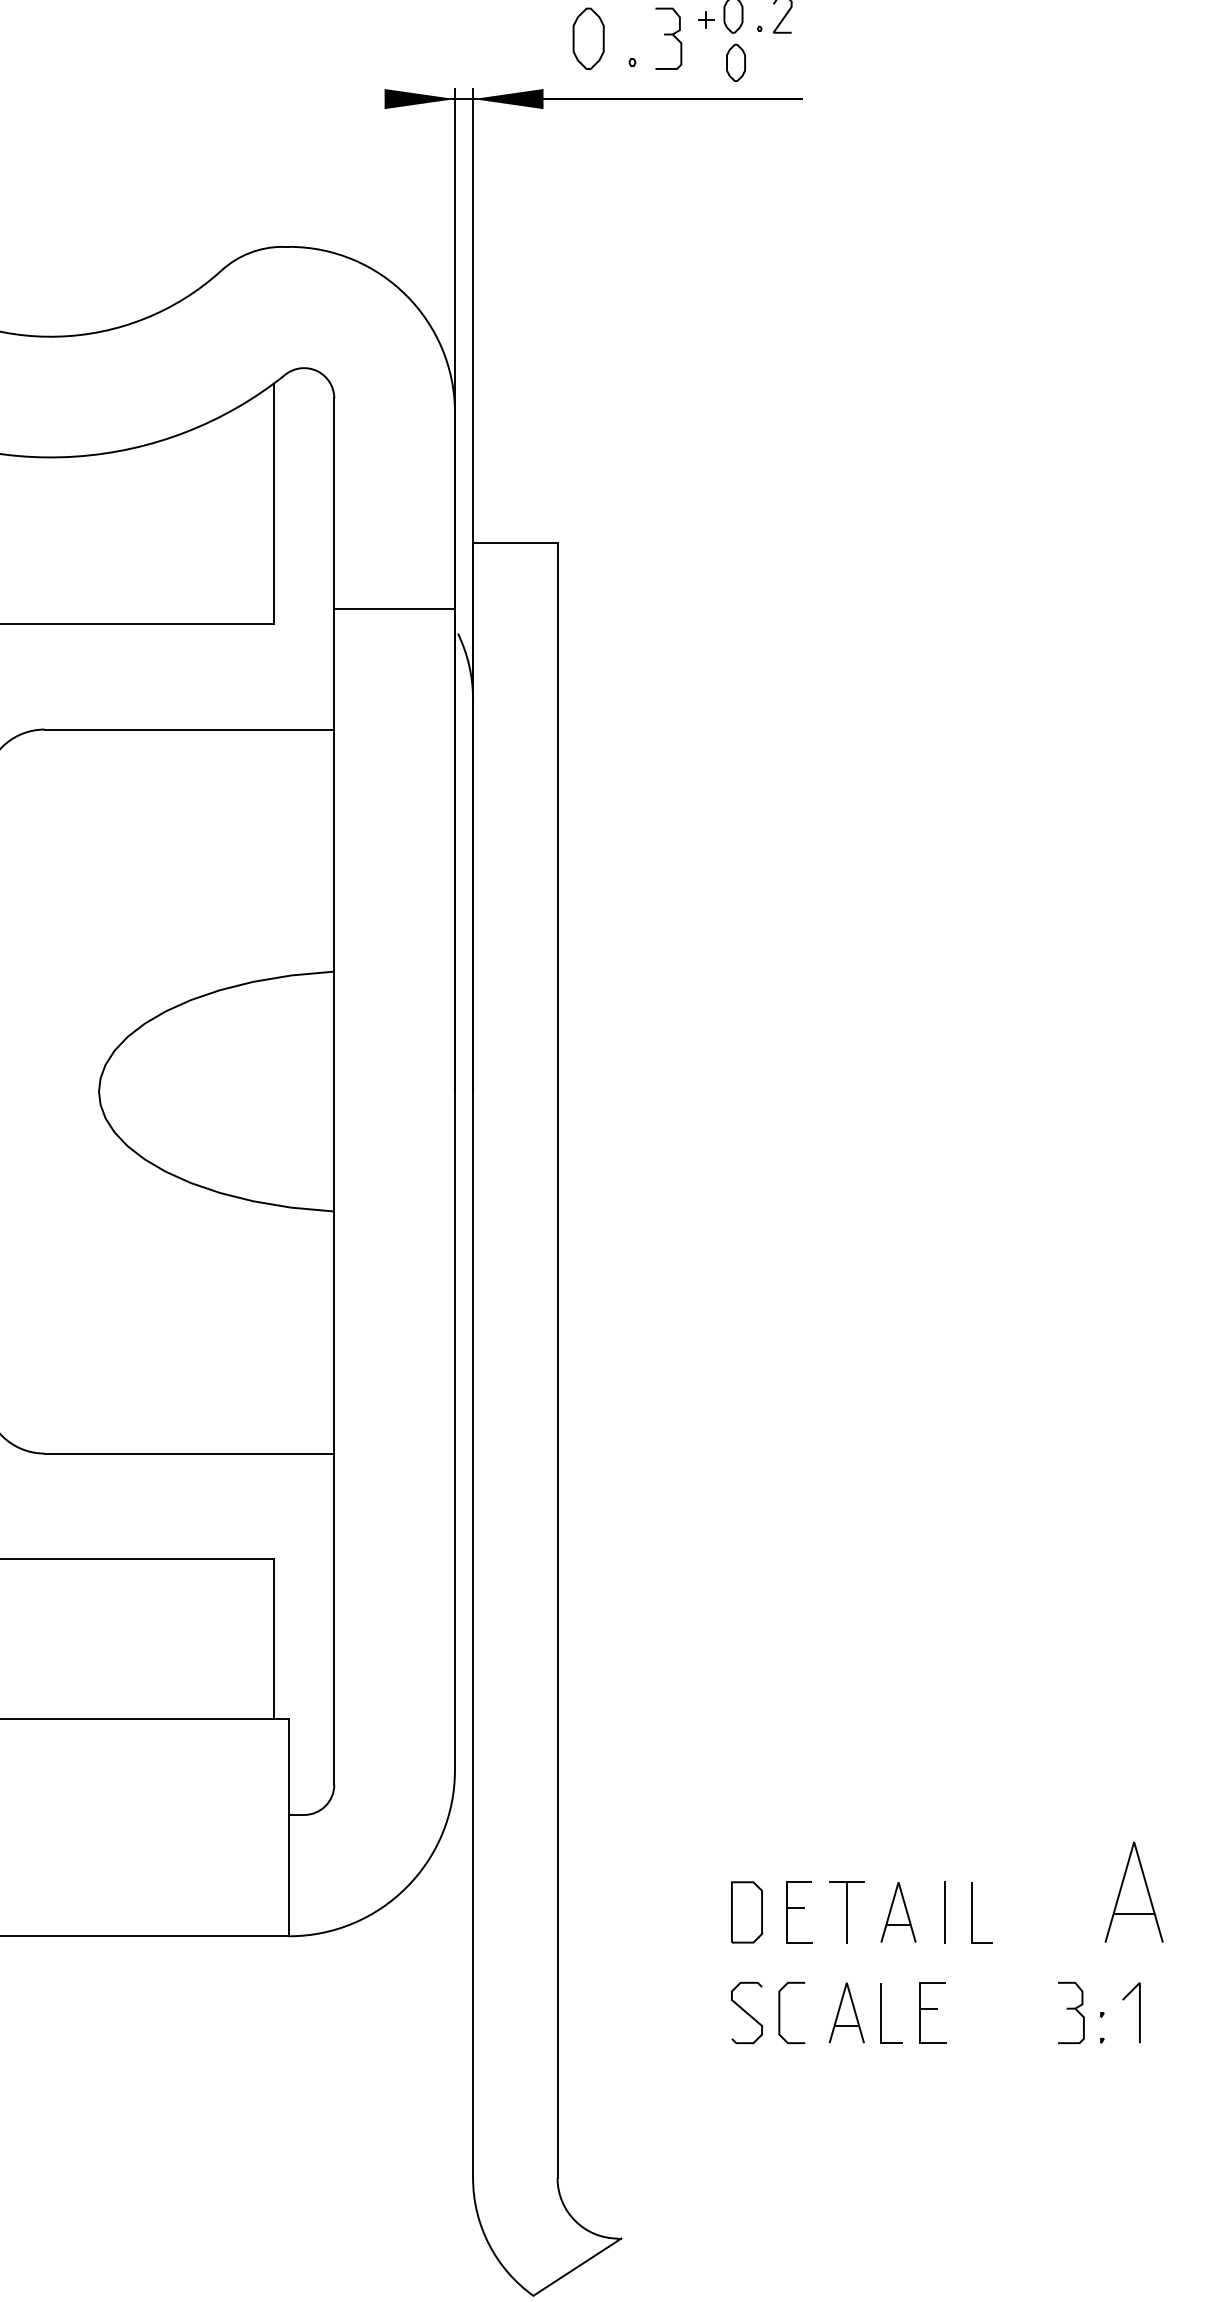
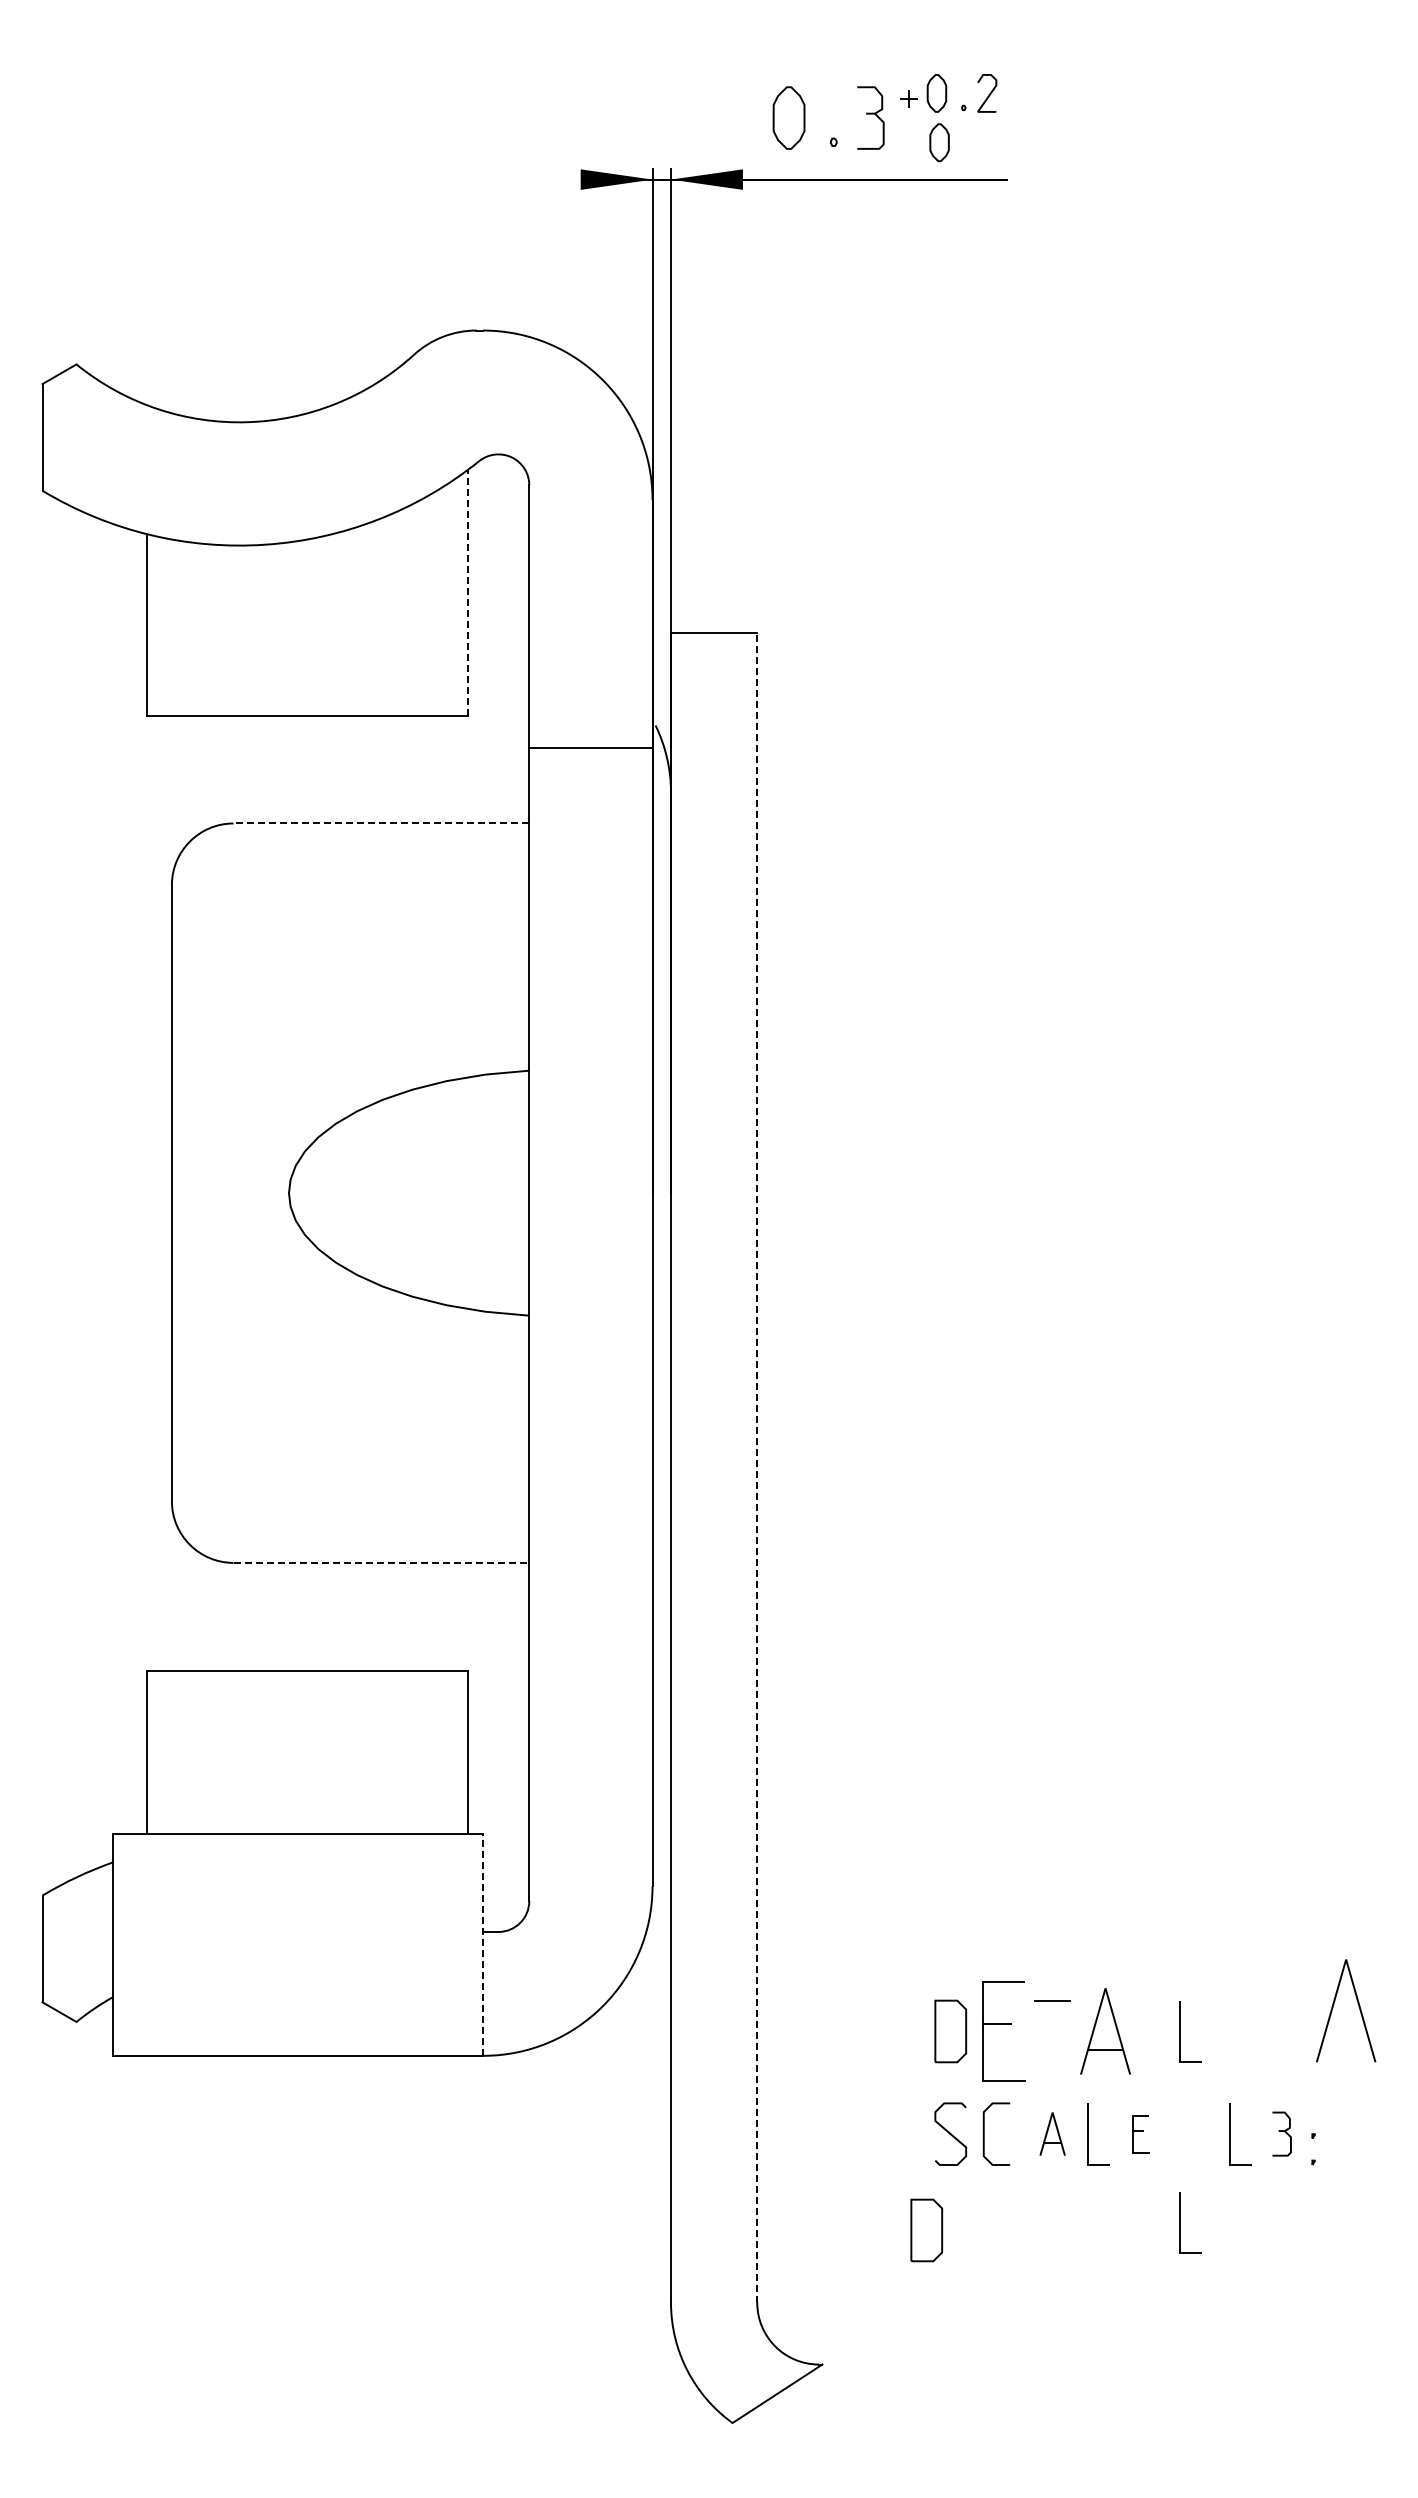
line: (273, 503) -> (467, 592), solid -> dashed
line: (394, 609) -> (590, 748), moved
line: (189, 729) -> (381, 823), solid -> dashed
line: (557, 1361) -> (757, 1468), solid -> dashed
line: (189, 1453) -> (381, 1562), solid -> dashed
line: (289, 1827) -> (483, 1944), solid -> dashed
part: (799, 1912) -> (1004, 2031), size x1.6
line: (846, 1912) -> (1052, 2031), removed
part: (898, 1912) -> (1105, 2031), size x1.4
line: (944, 1912) -> (1152, 2031), removed
line: (1133, 1913) -> (1345, 2032), removed
part: (846, 2012) -> (1052, 2133), size x0.7
part: (932, 2012) -> (1140, 2133), size x0.6
part: (1070, 2012) -> (1281, 2133), size x0.7
line: (1139, 2012) -> (1351, 2133), removed
line: (1020, 2013) -> (1230, 2134), added
line: (971, 2099) -> (1180, 2222), added
part: (723, 2107) -> (926, 2230), added

